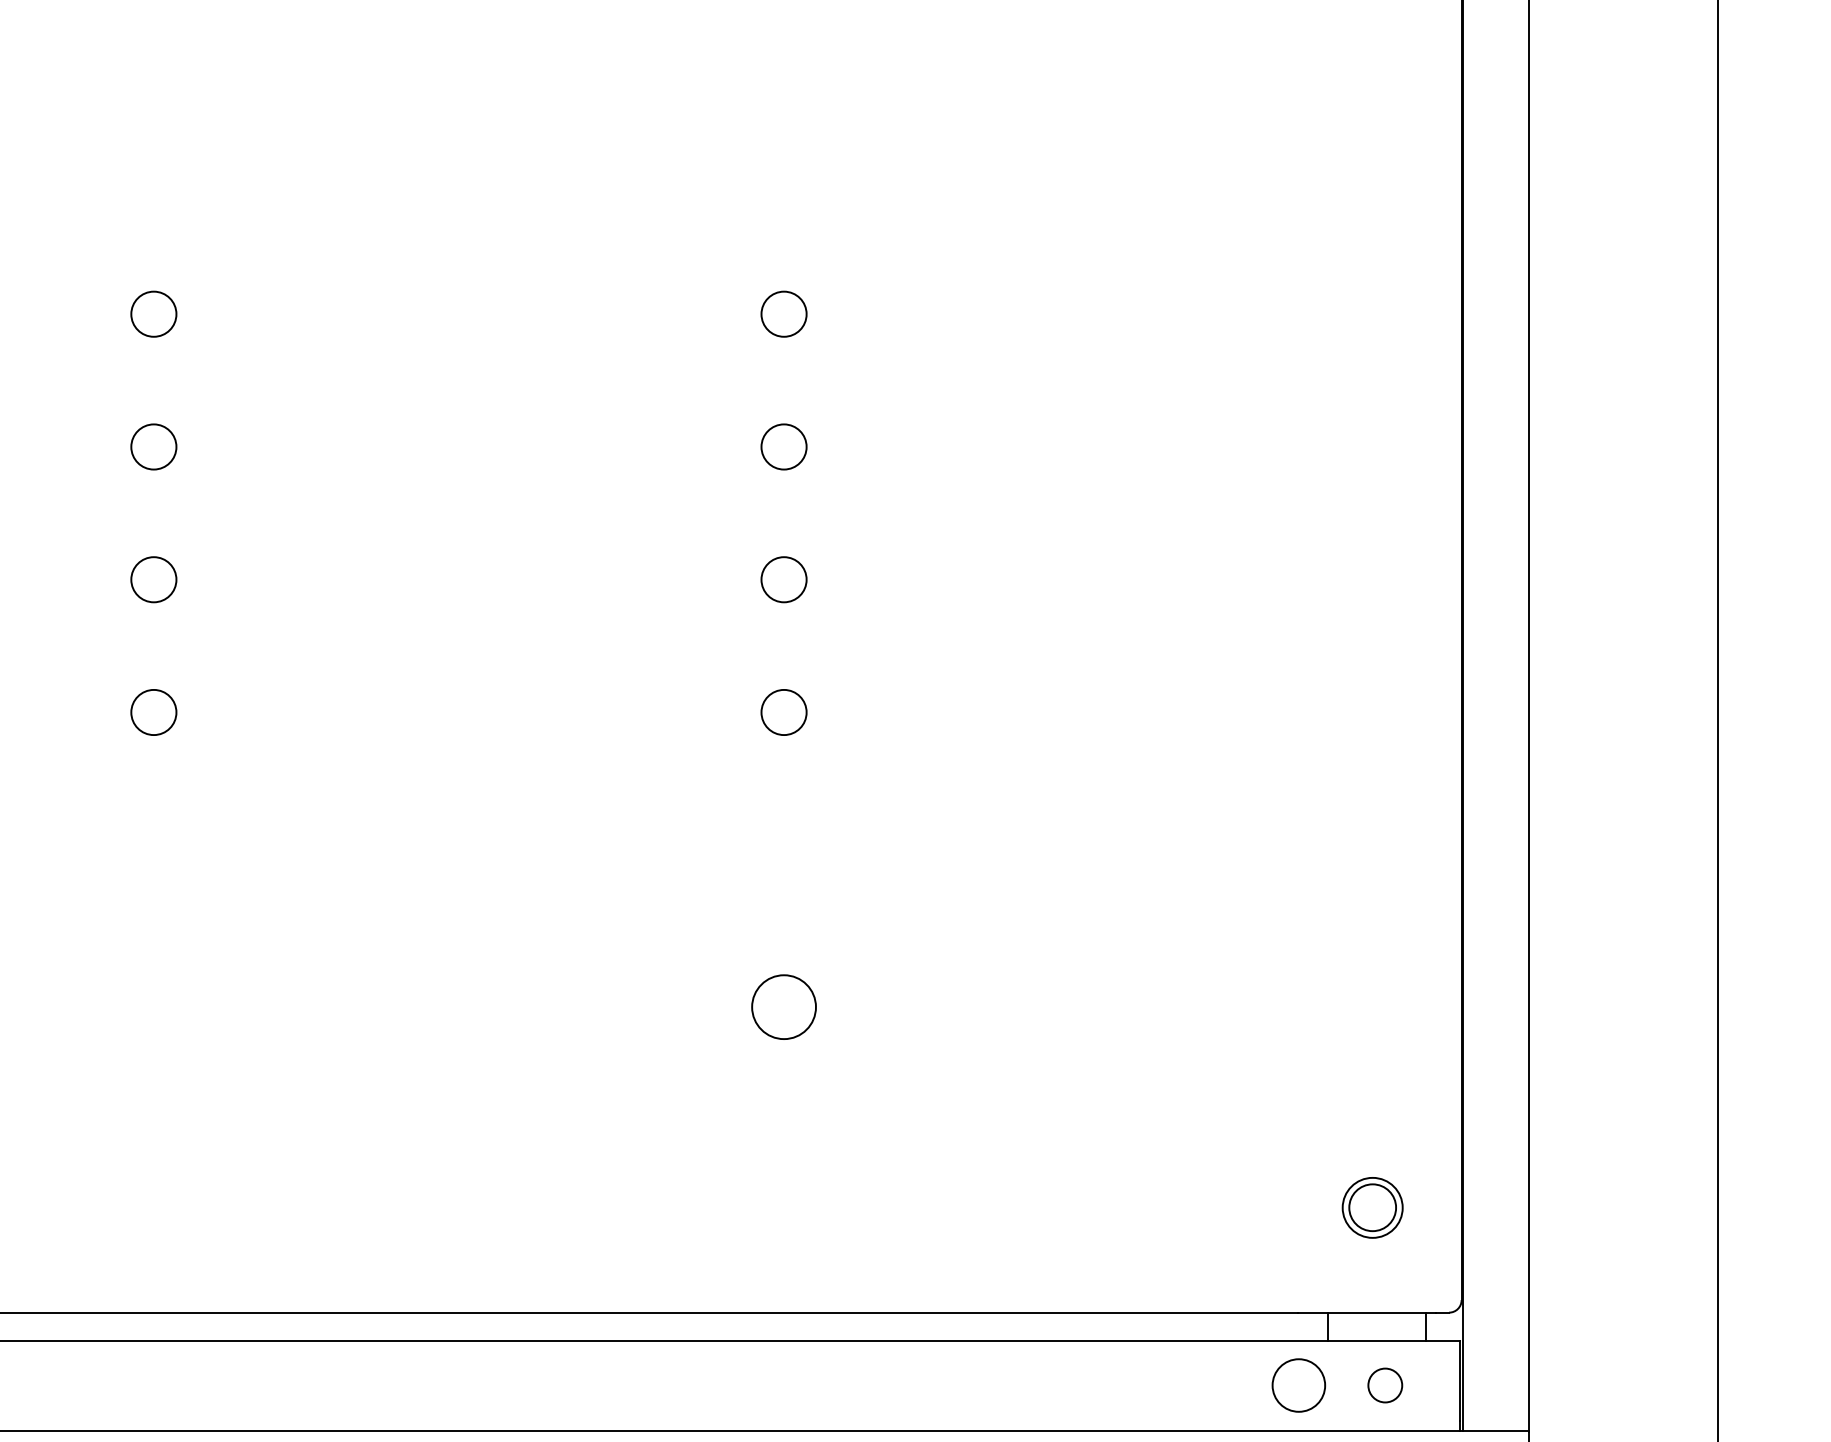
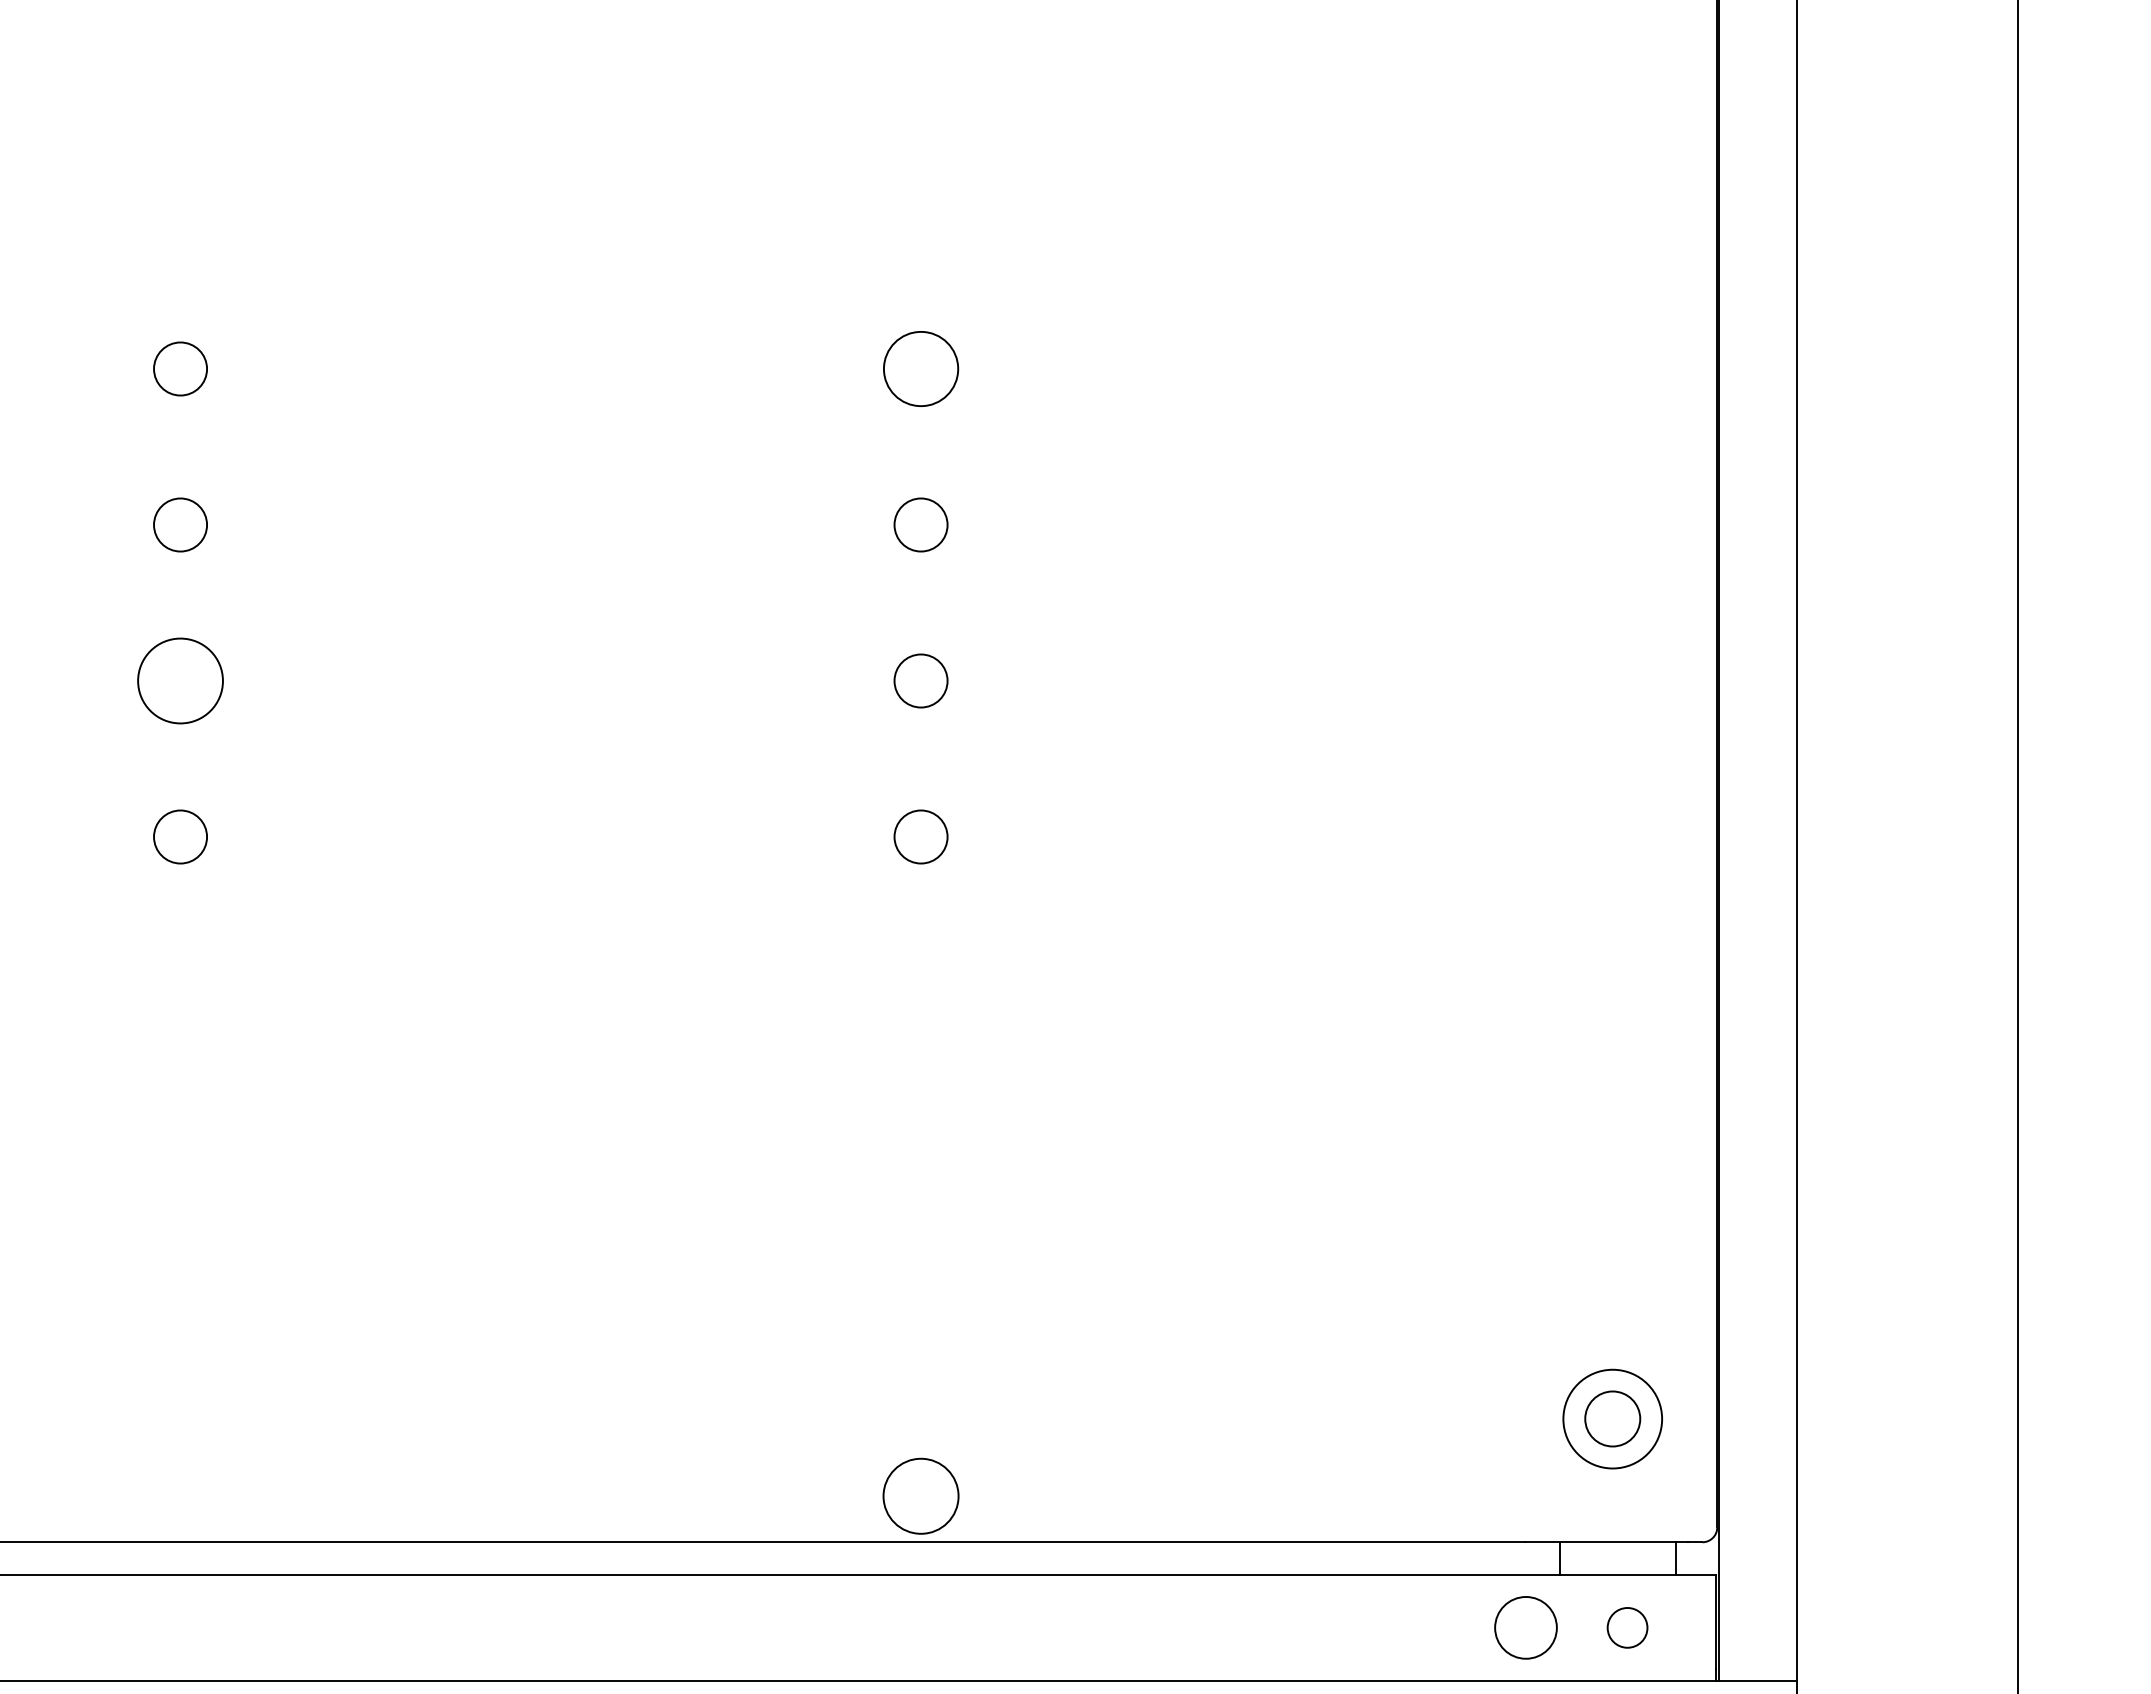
circle: (783, 313) -> (920, 368), size x1.4
circle: (153, 579) -> (180, 680), size x1.6
circle: (783, 1006) -> (920, 1495), moved
circle: (1372, 1207) -> (1612, 1418), size x1.4

